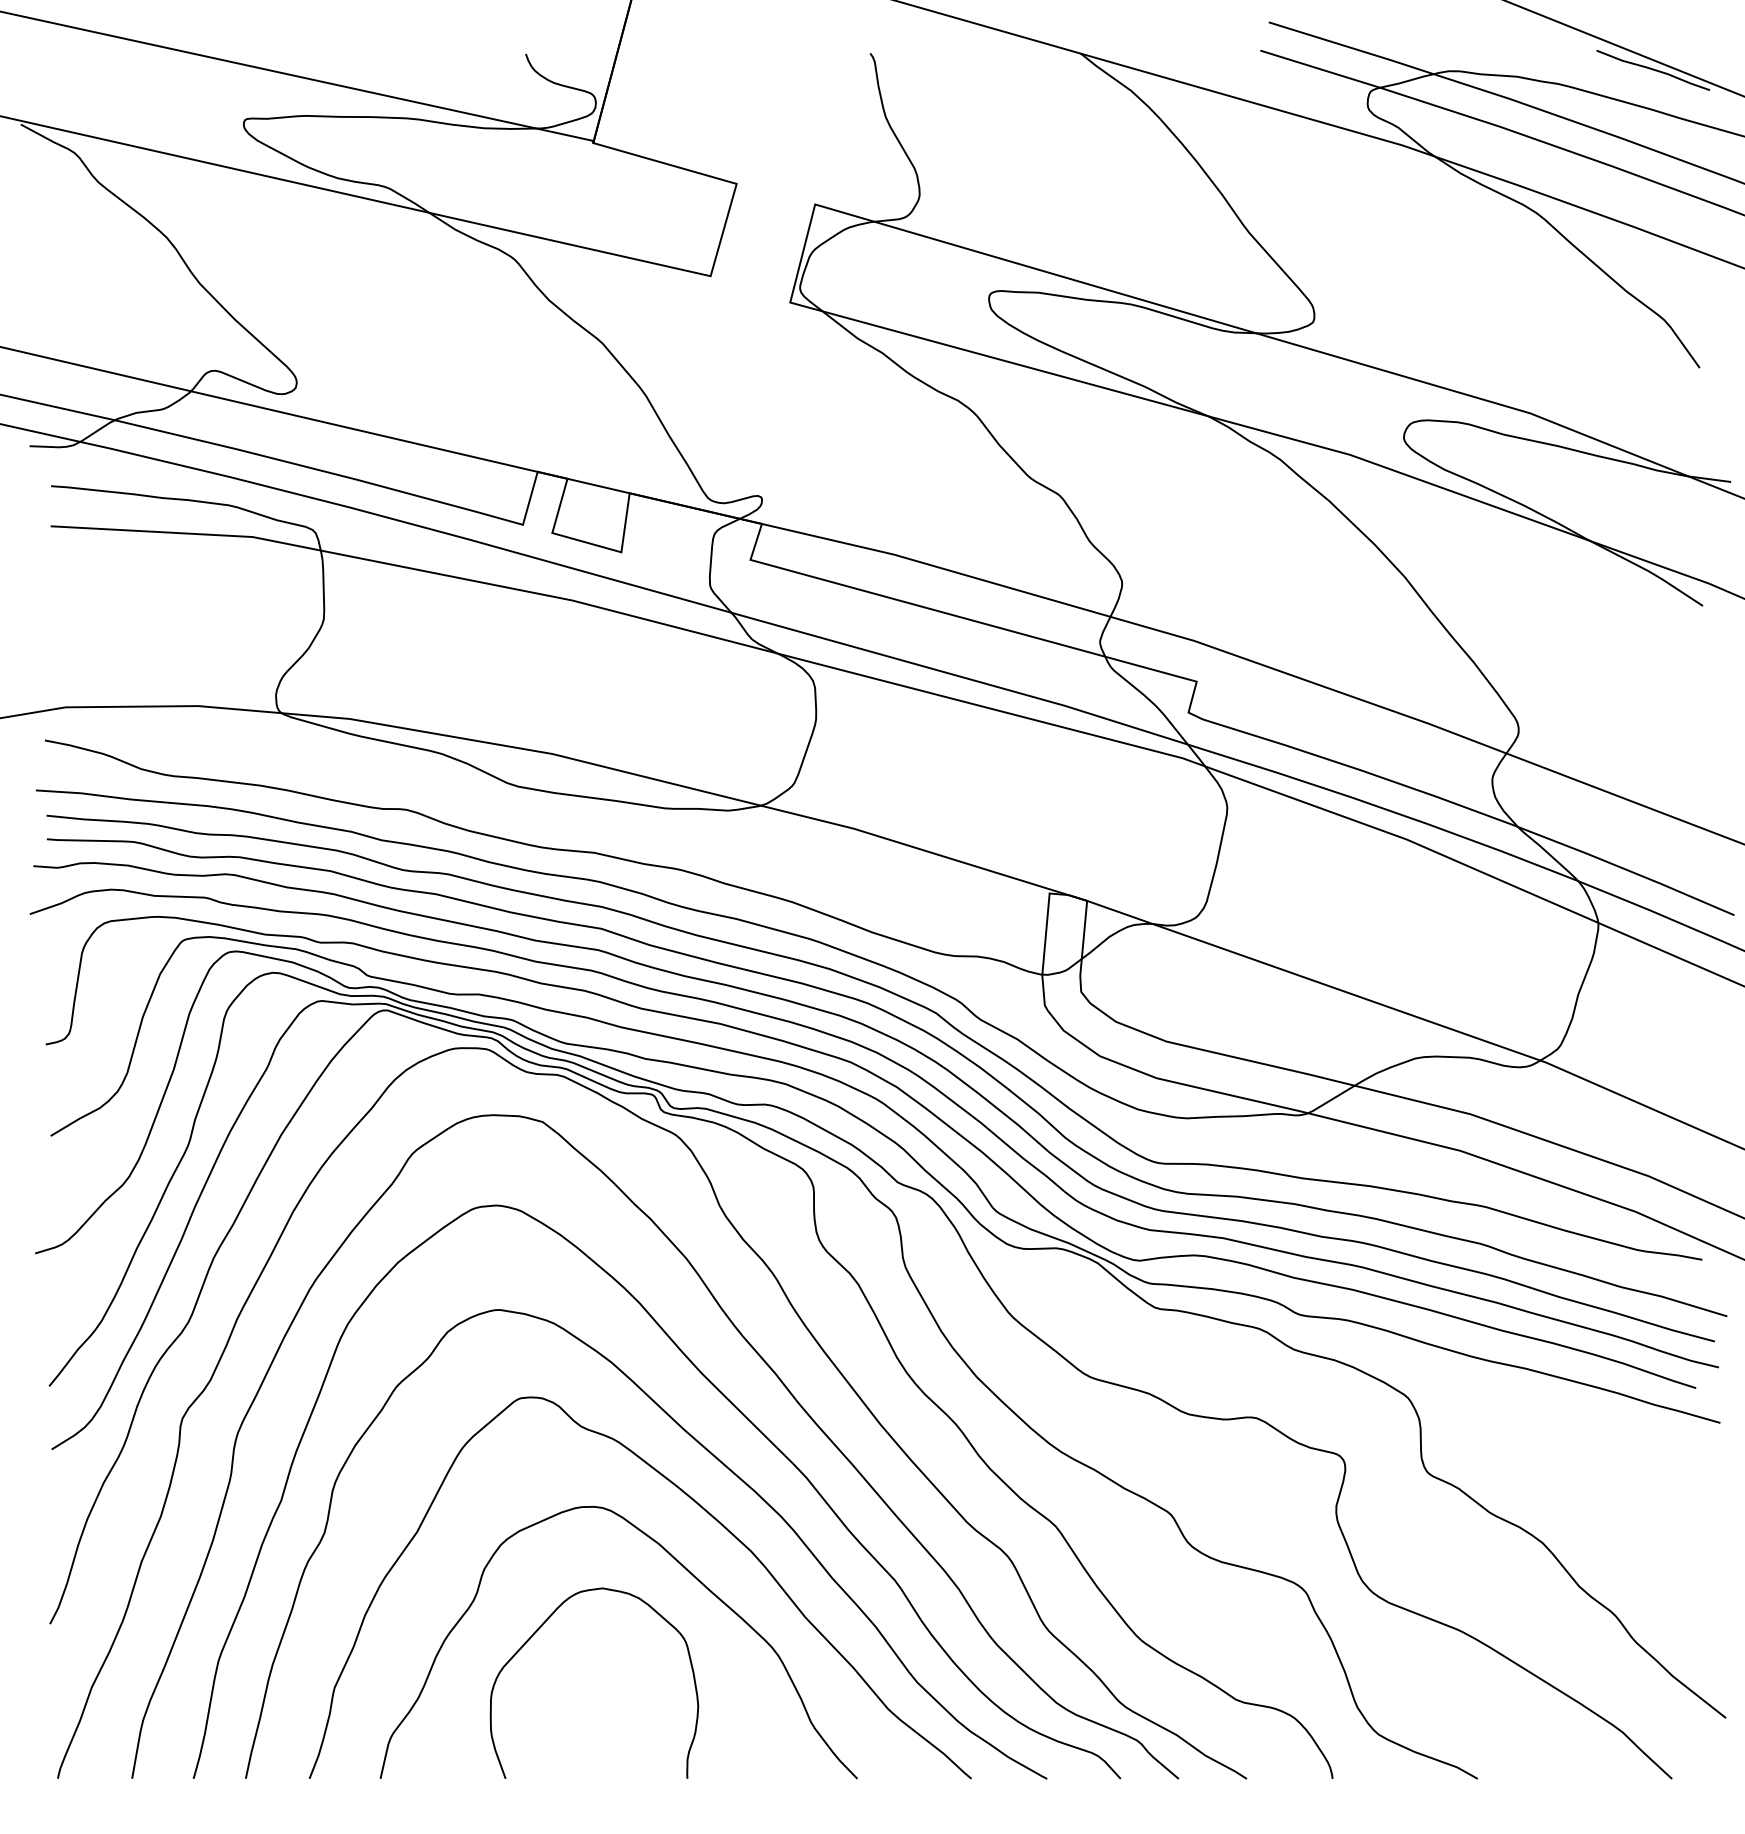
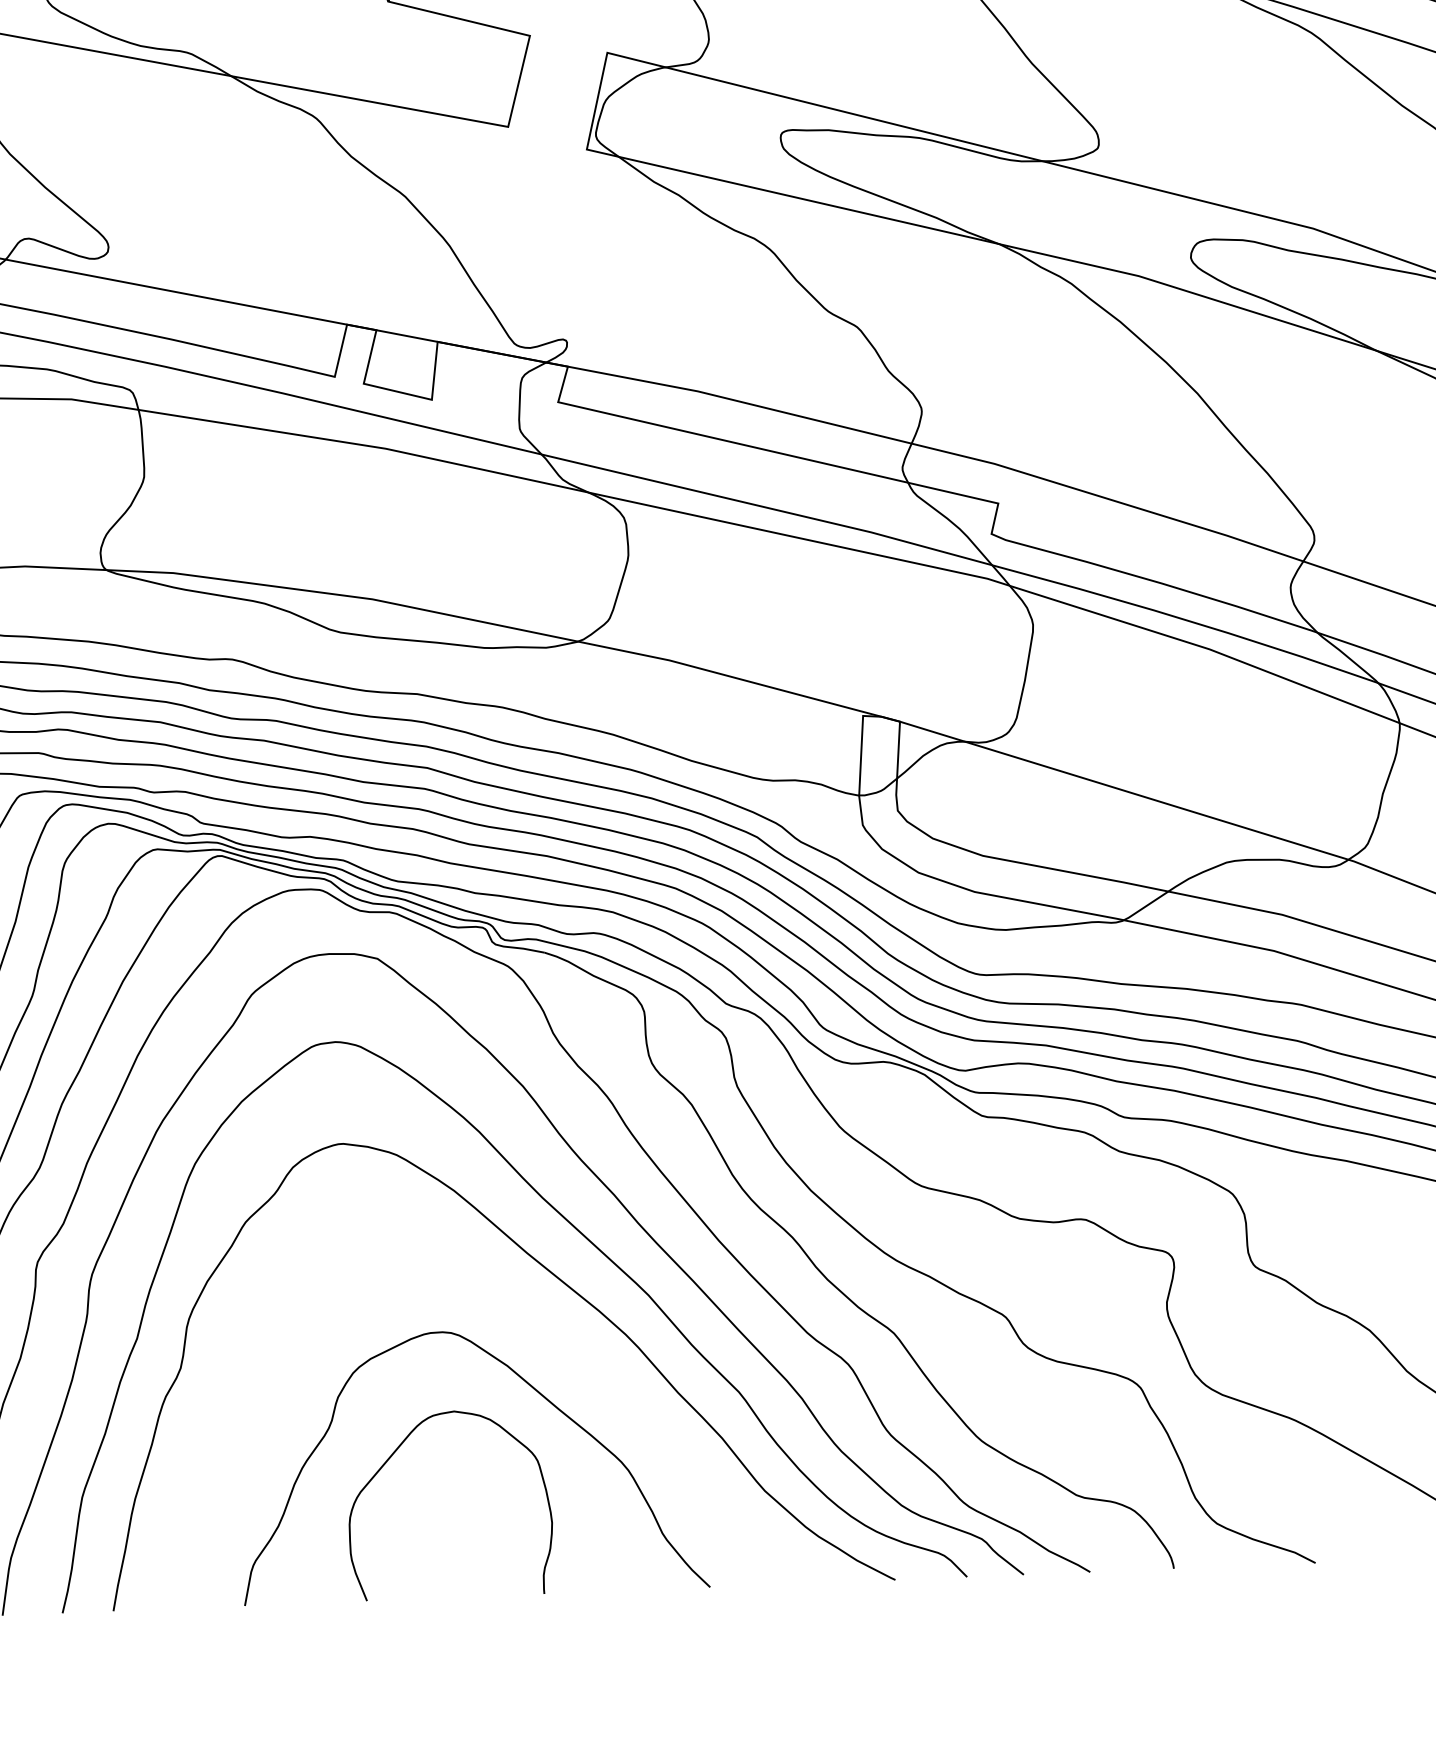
curve: (701, 1508) -> (547, 1329), removed

